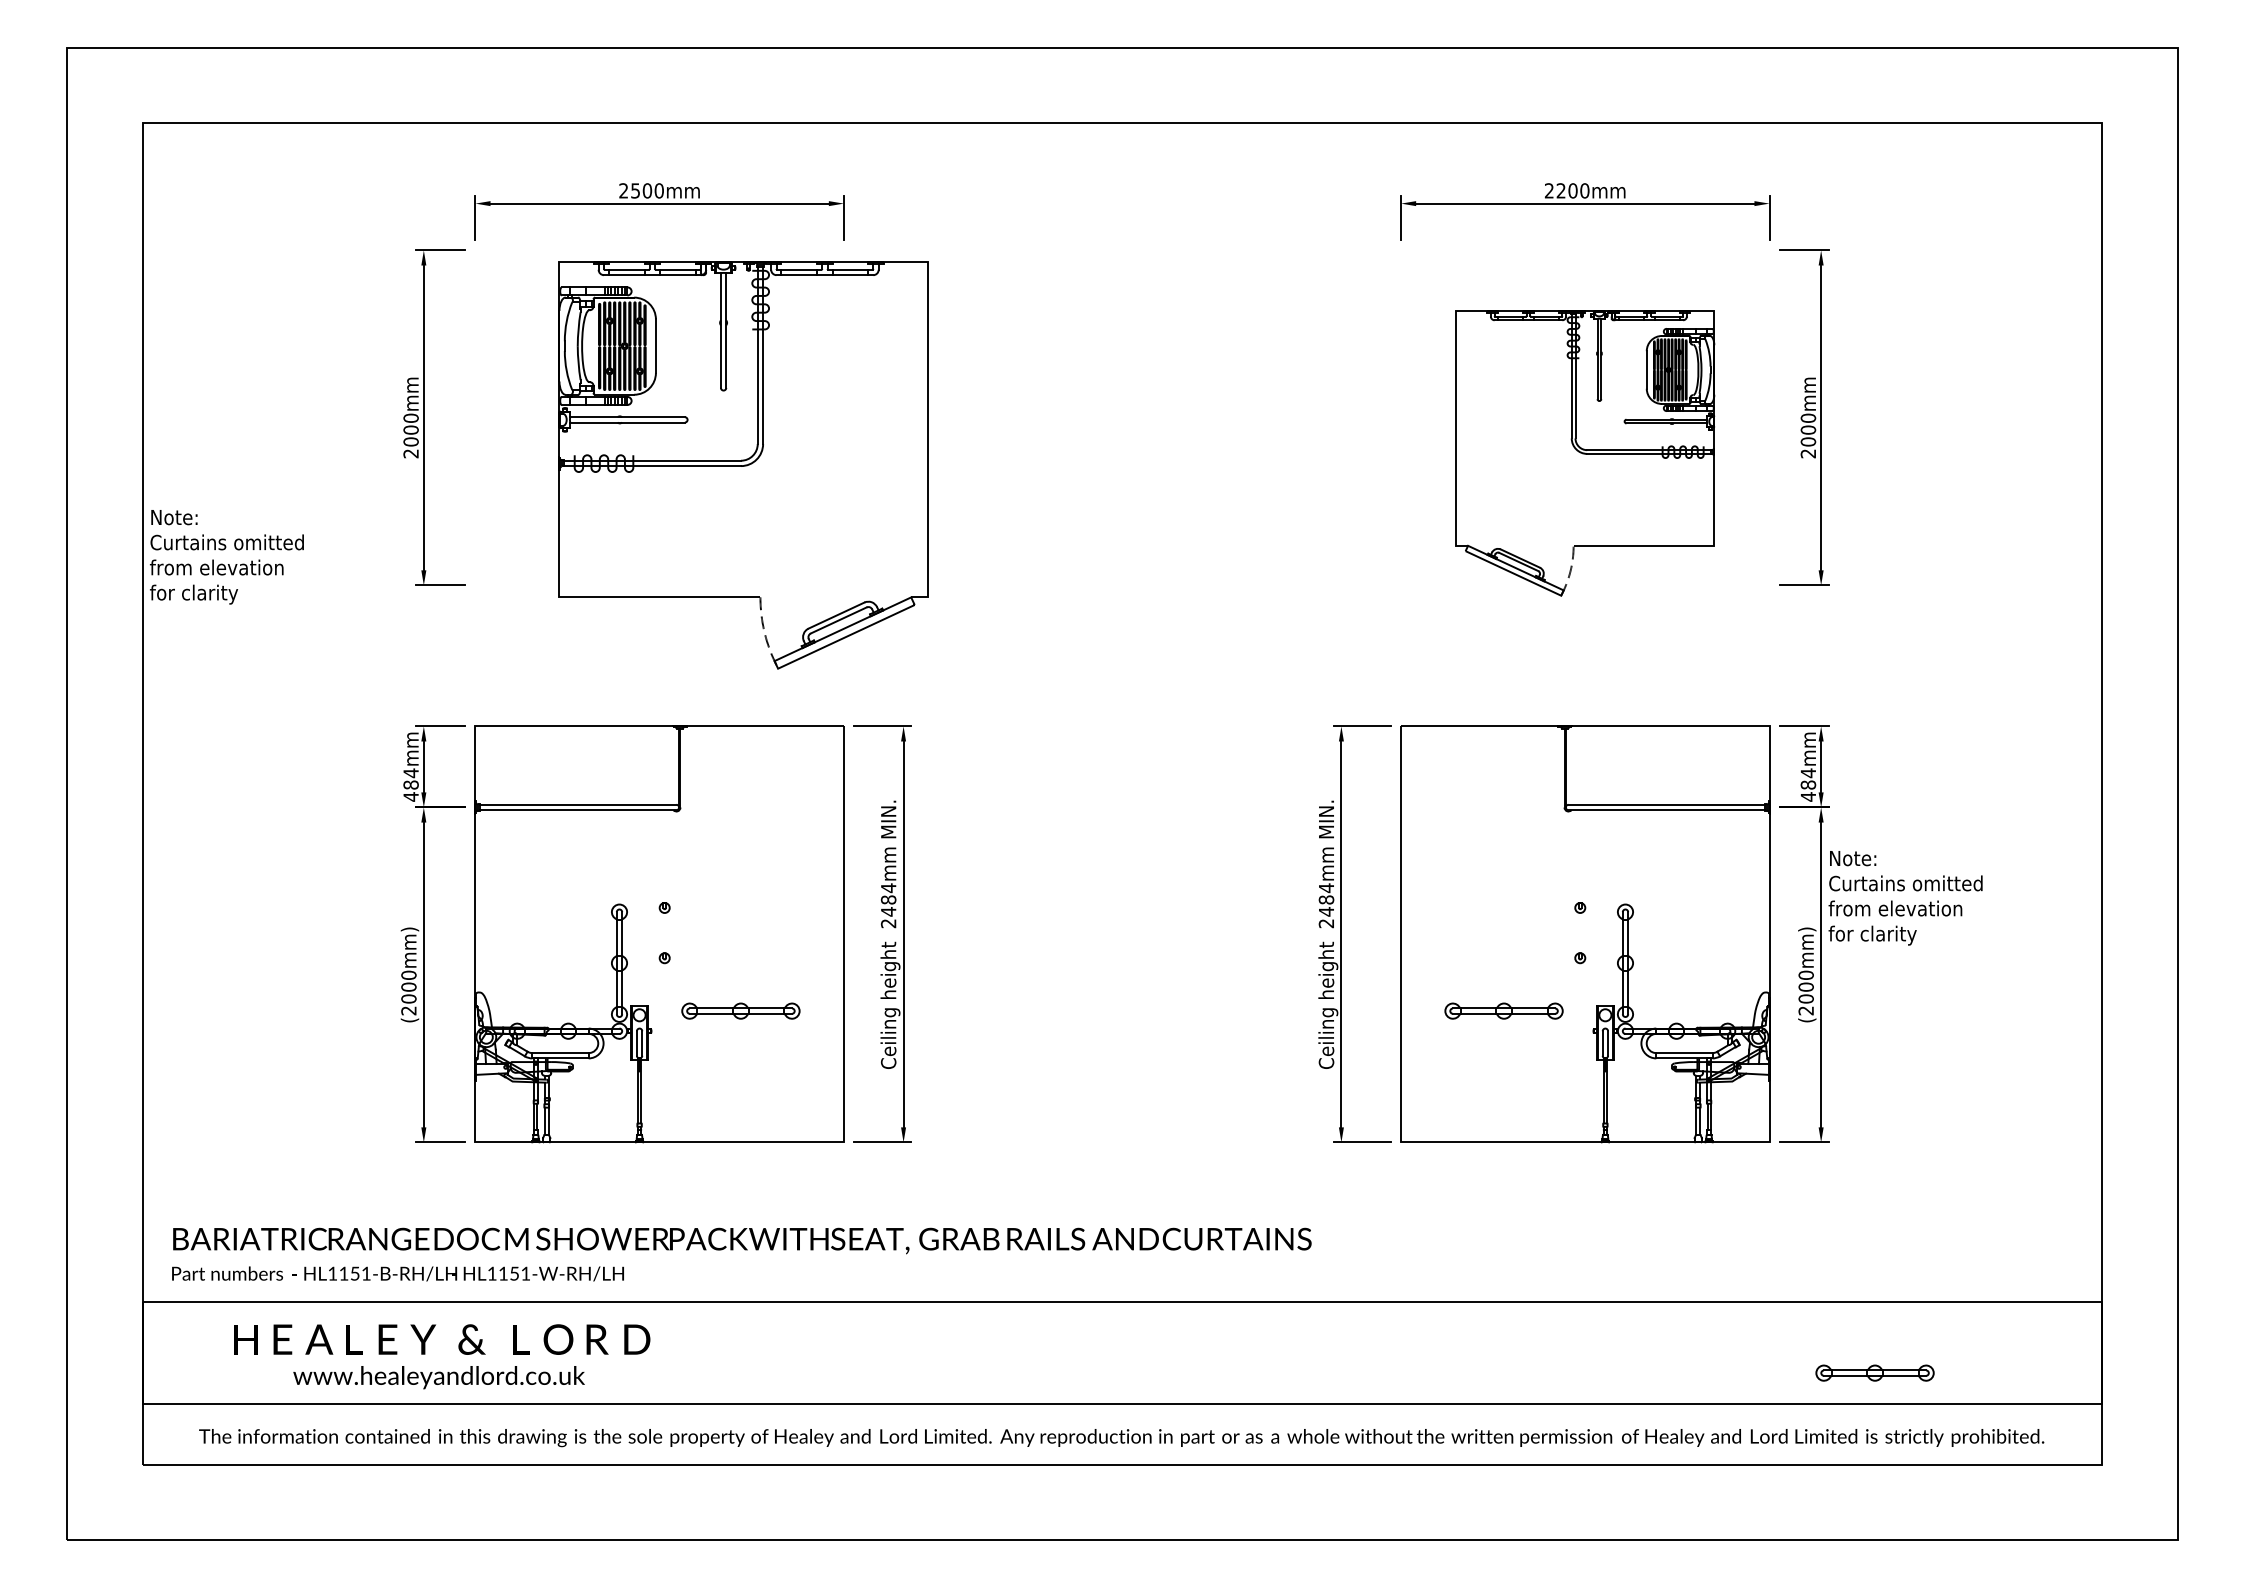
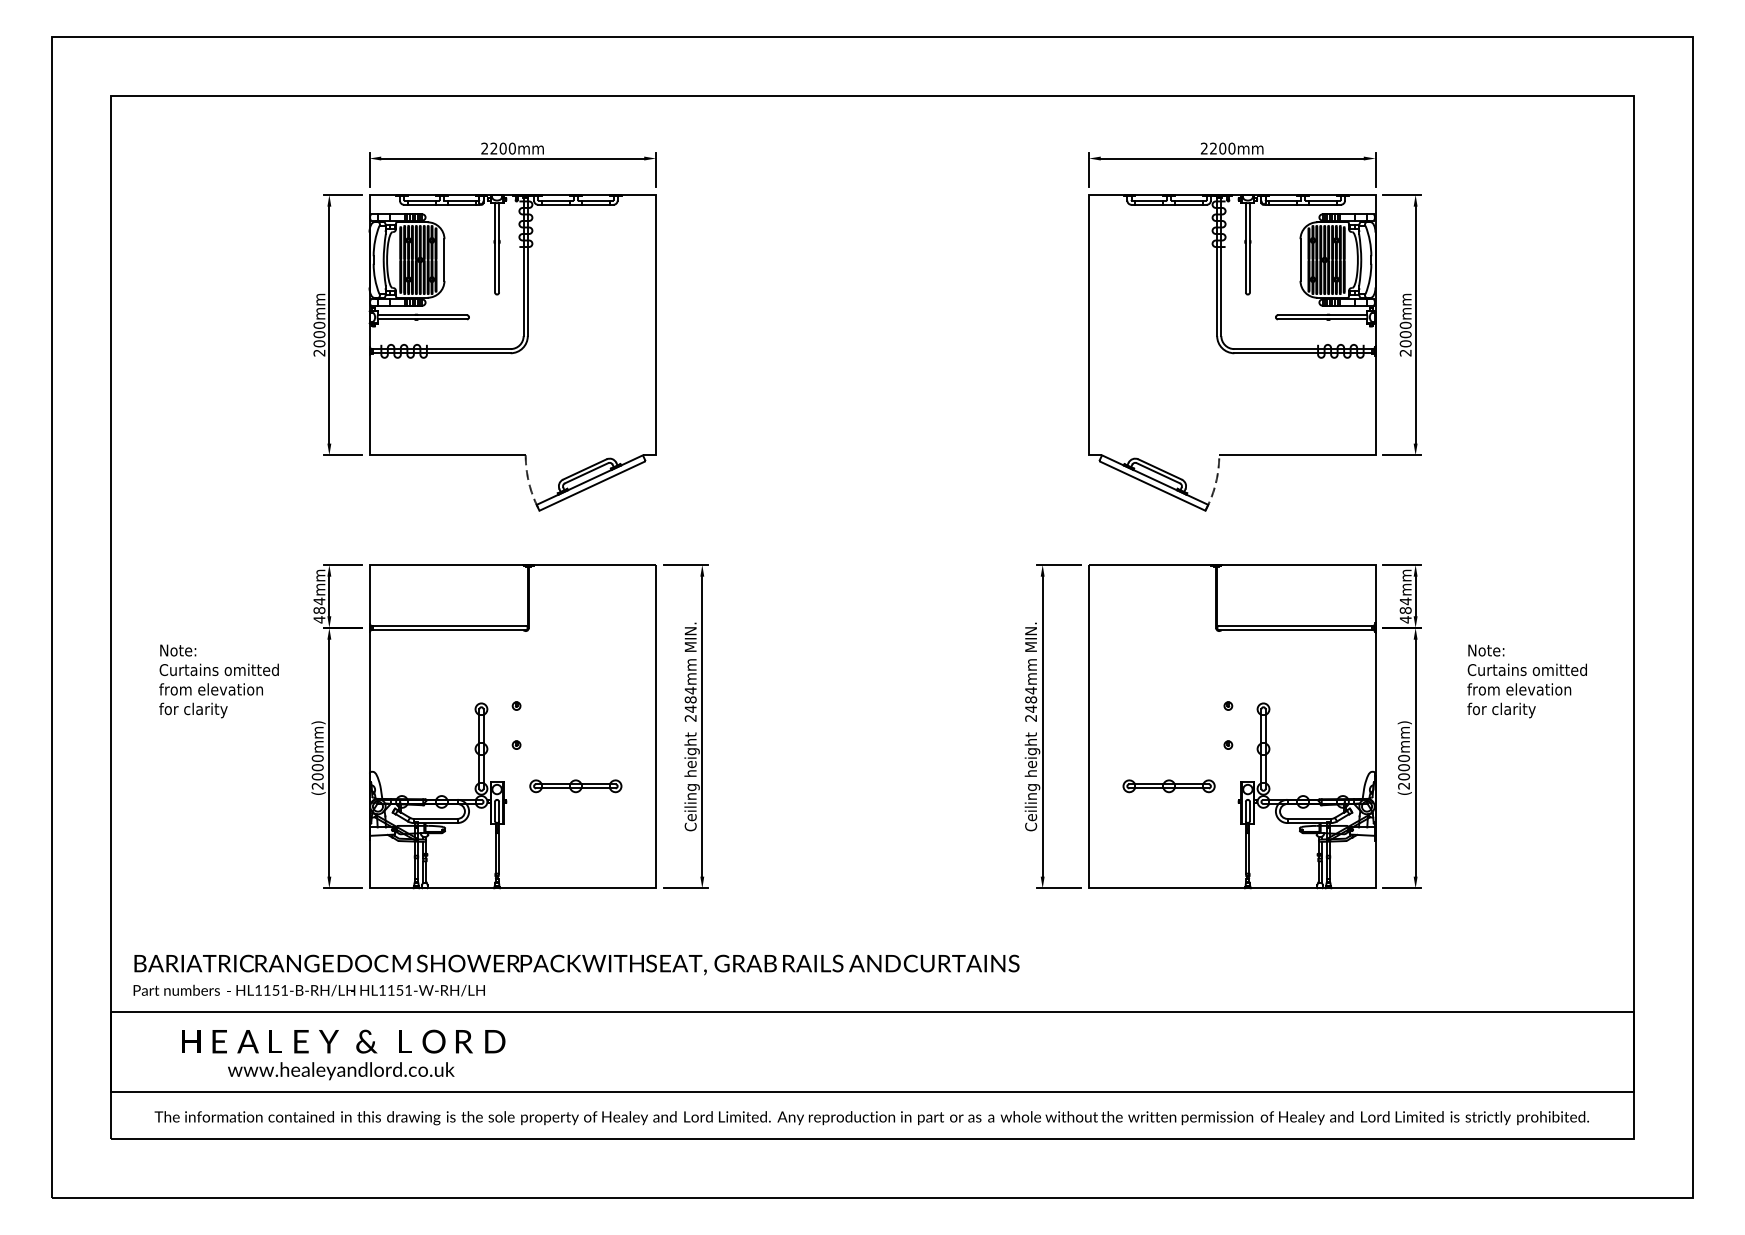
text: (635, 190) -> (493, 148), 2500mm -> 2200mm
part: (1585, 453) -> (1232, 352), size x1.43
part: (743, 465) -> (512, 352), moved
text: (226, 557) -> (218, 681), moved
text: (1905, 898) -> (1527, 681), moved
part: (1874, 1372) -> (1457, 1067), removed

